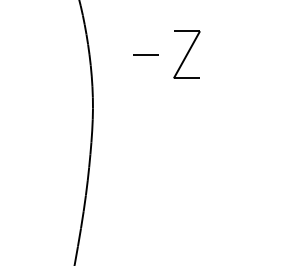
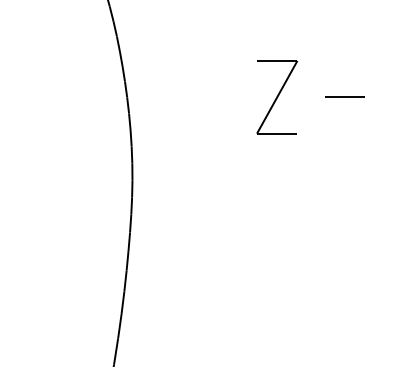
line: (145, 54) -> (344, 96), moved

